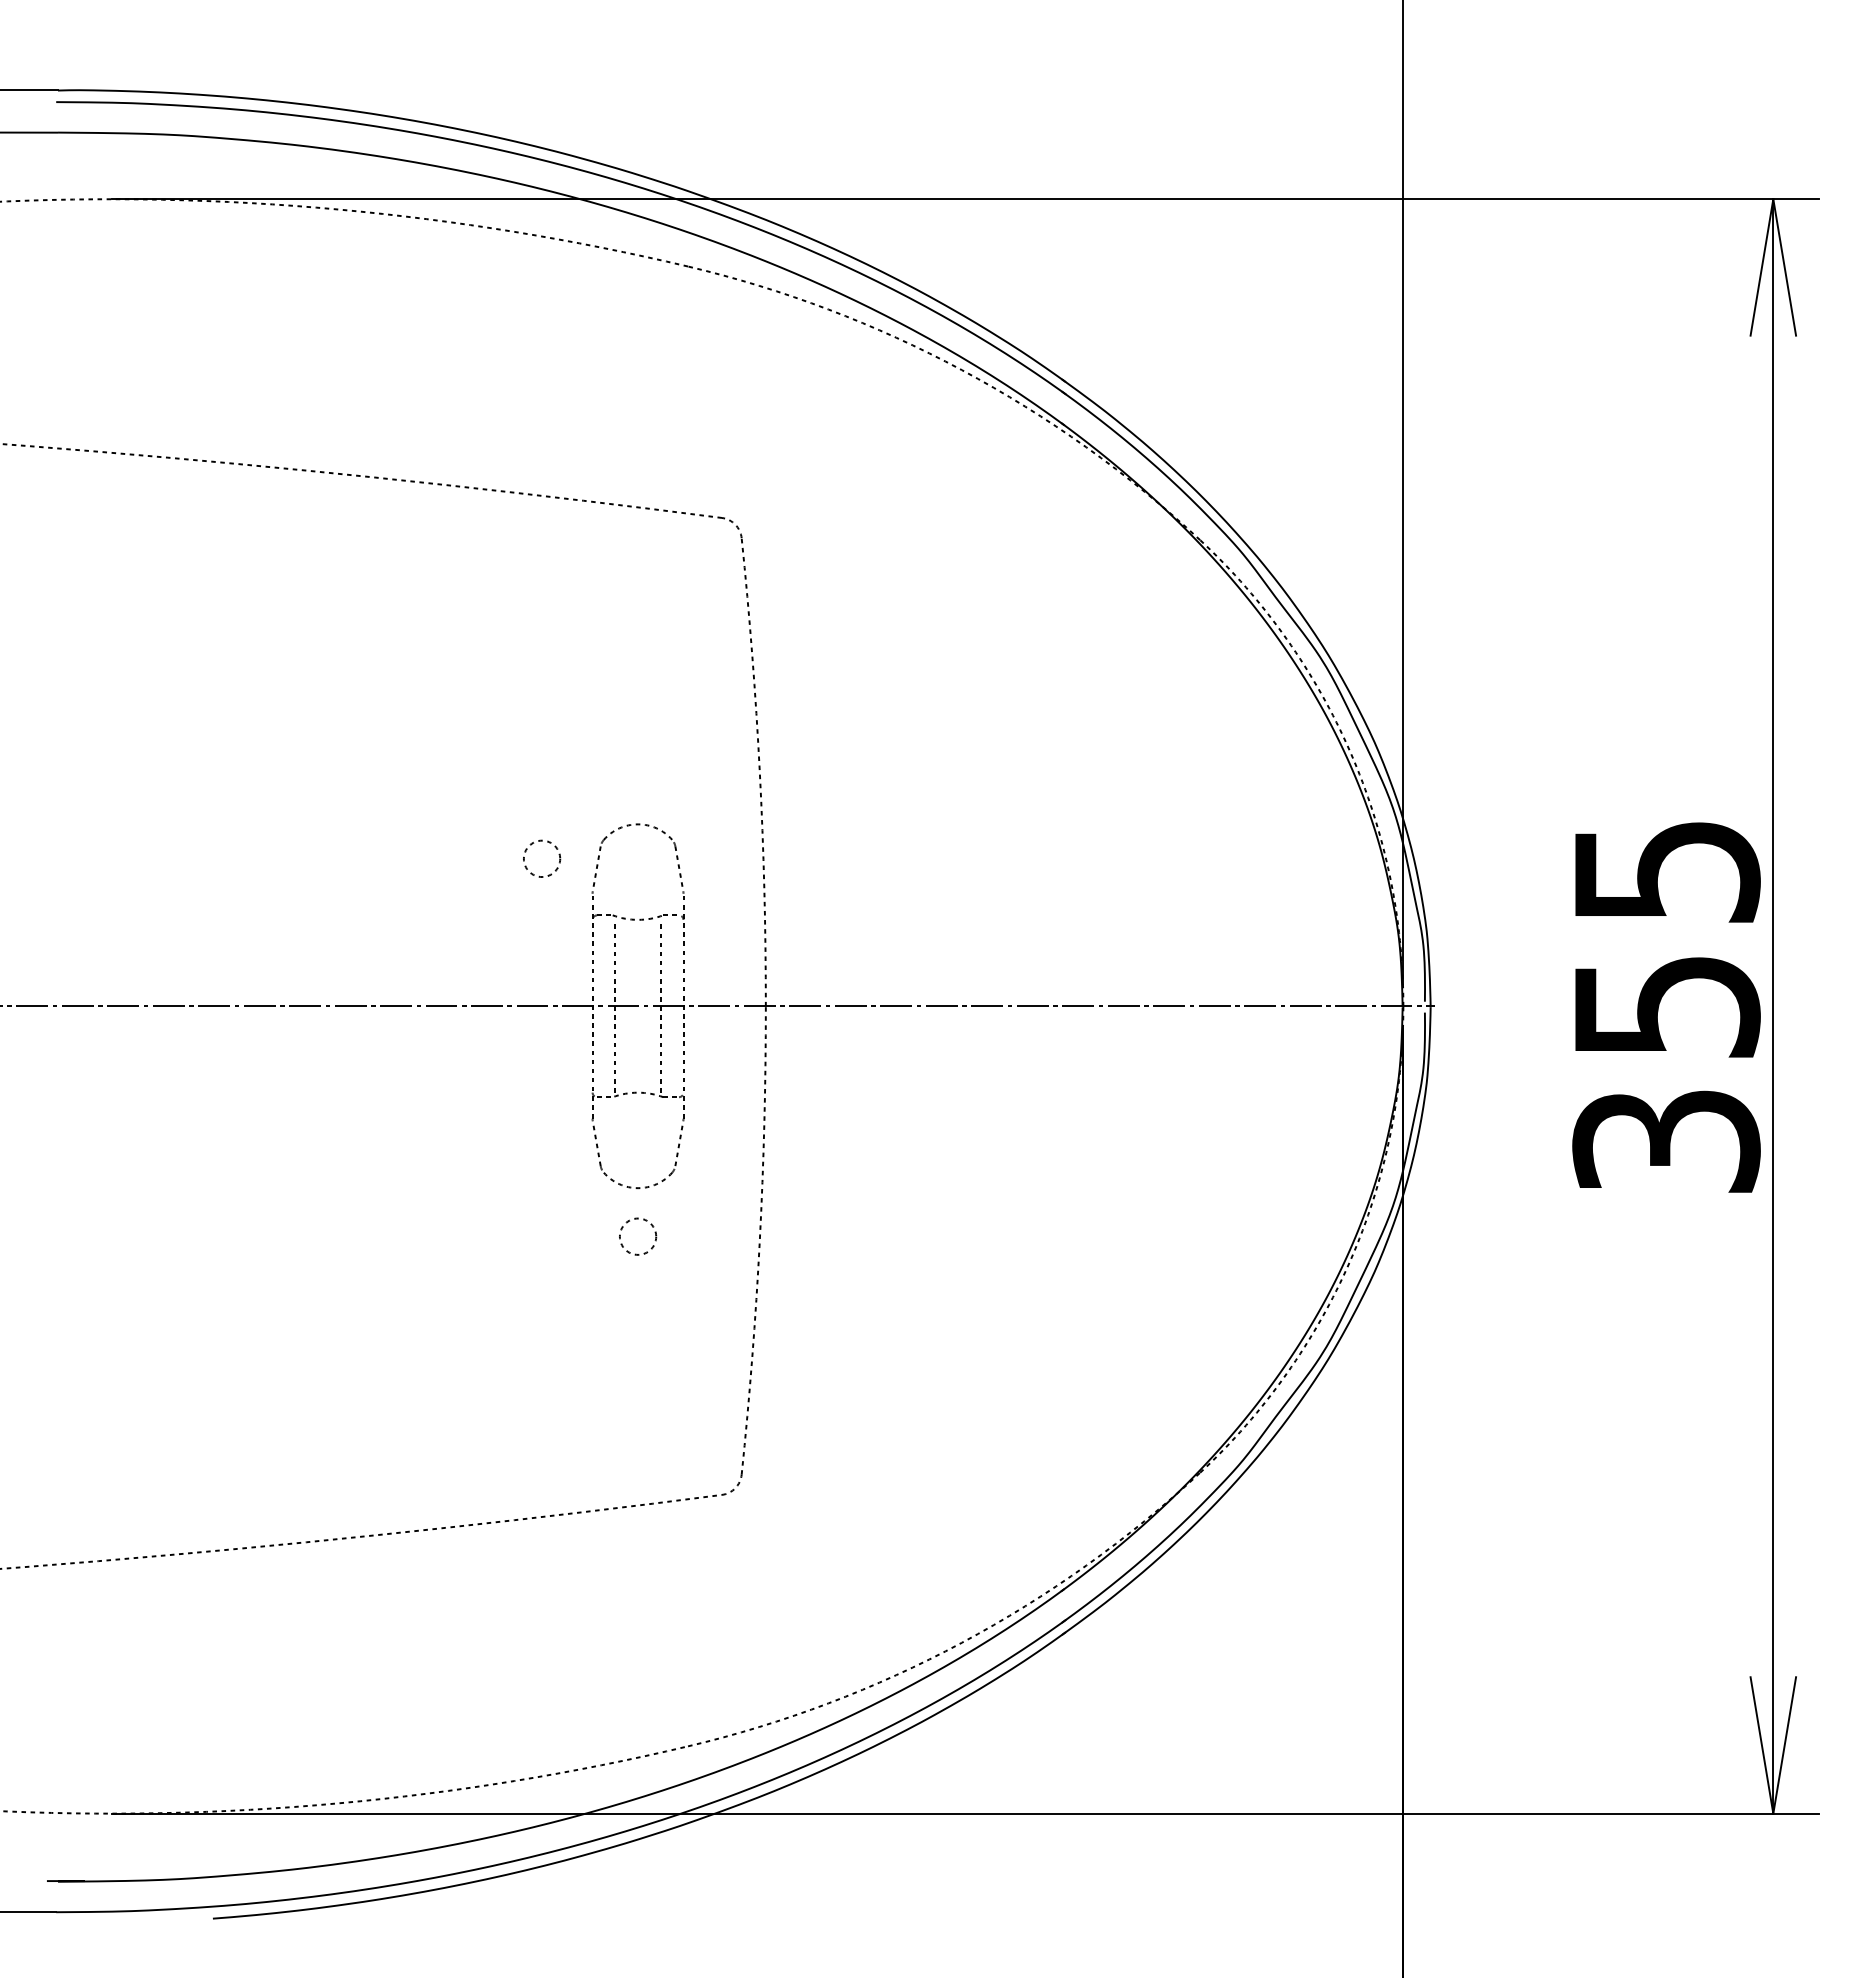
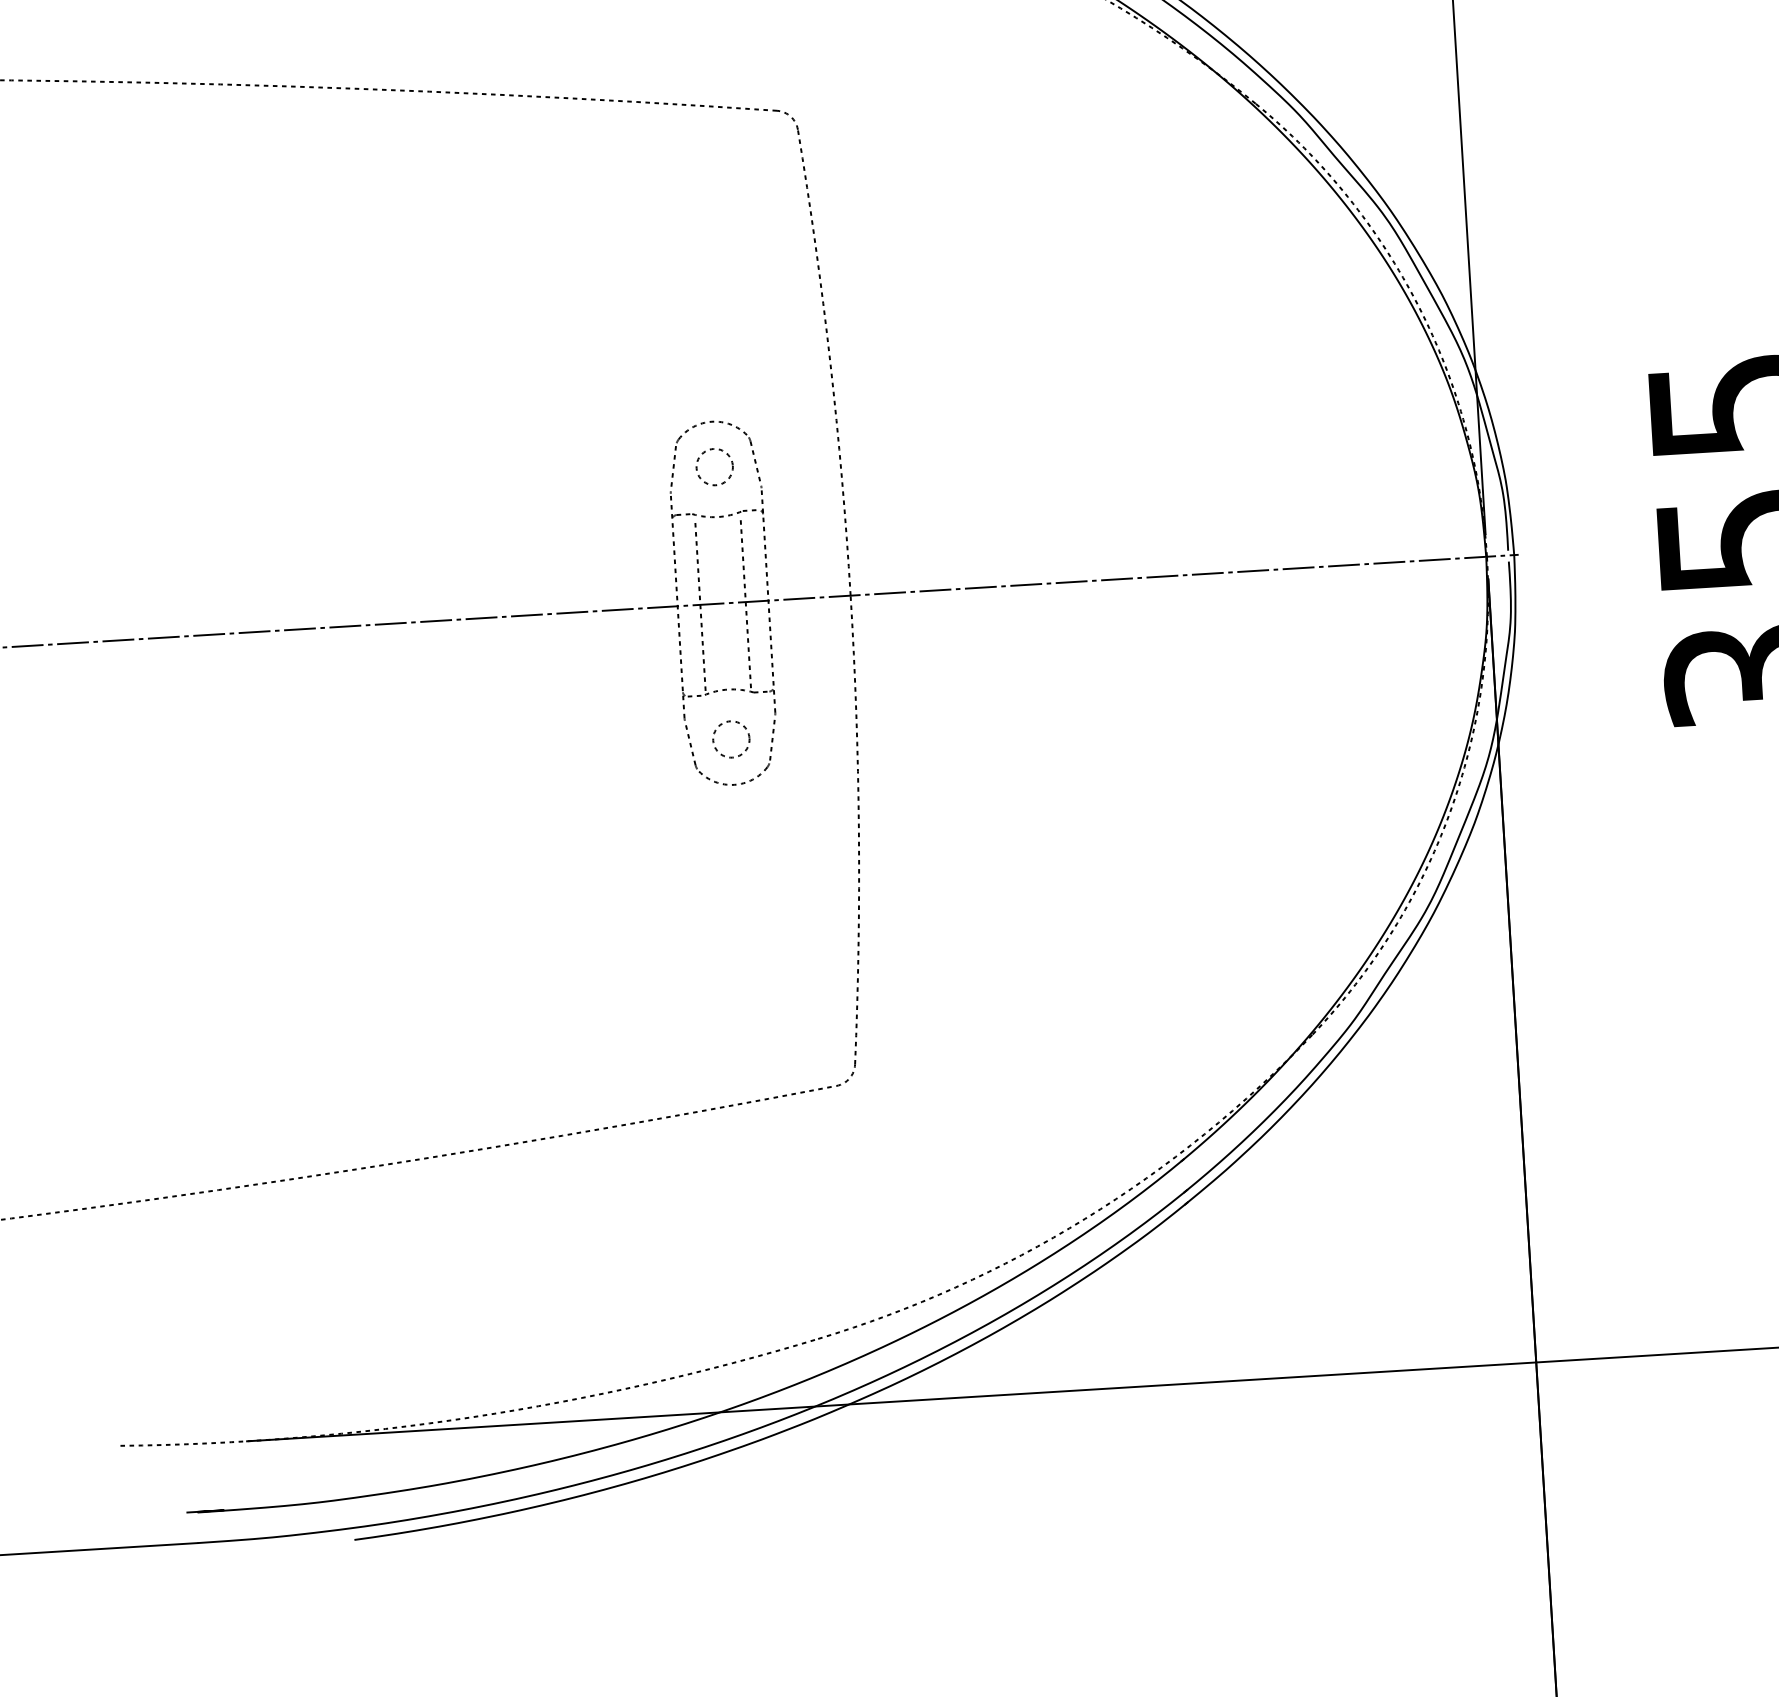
circle: (542, 858) -> (715, 466), moved
circle: (638, 1236) -> (731, 739), moved

